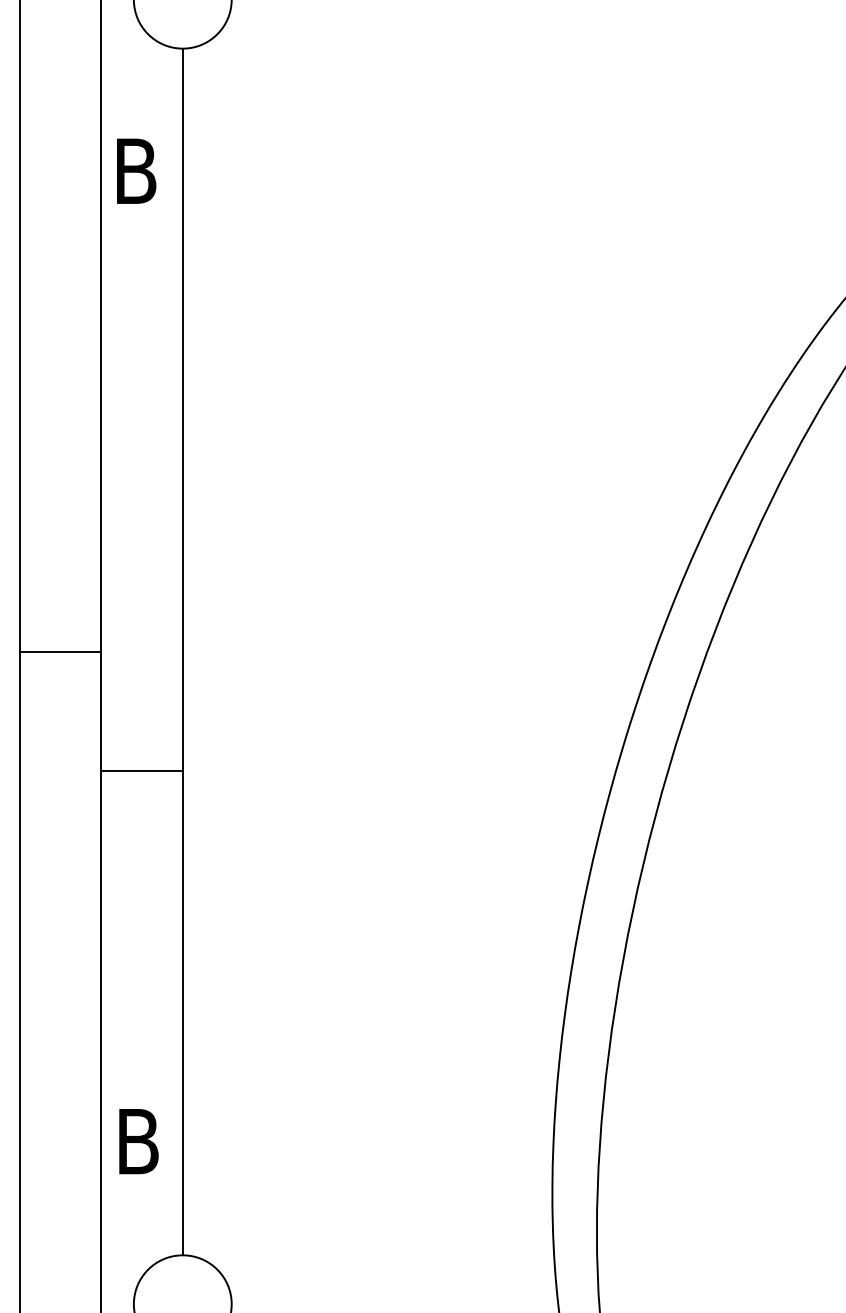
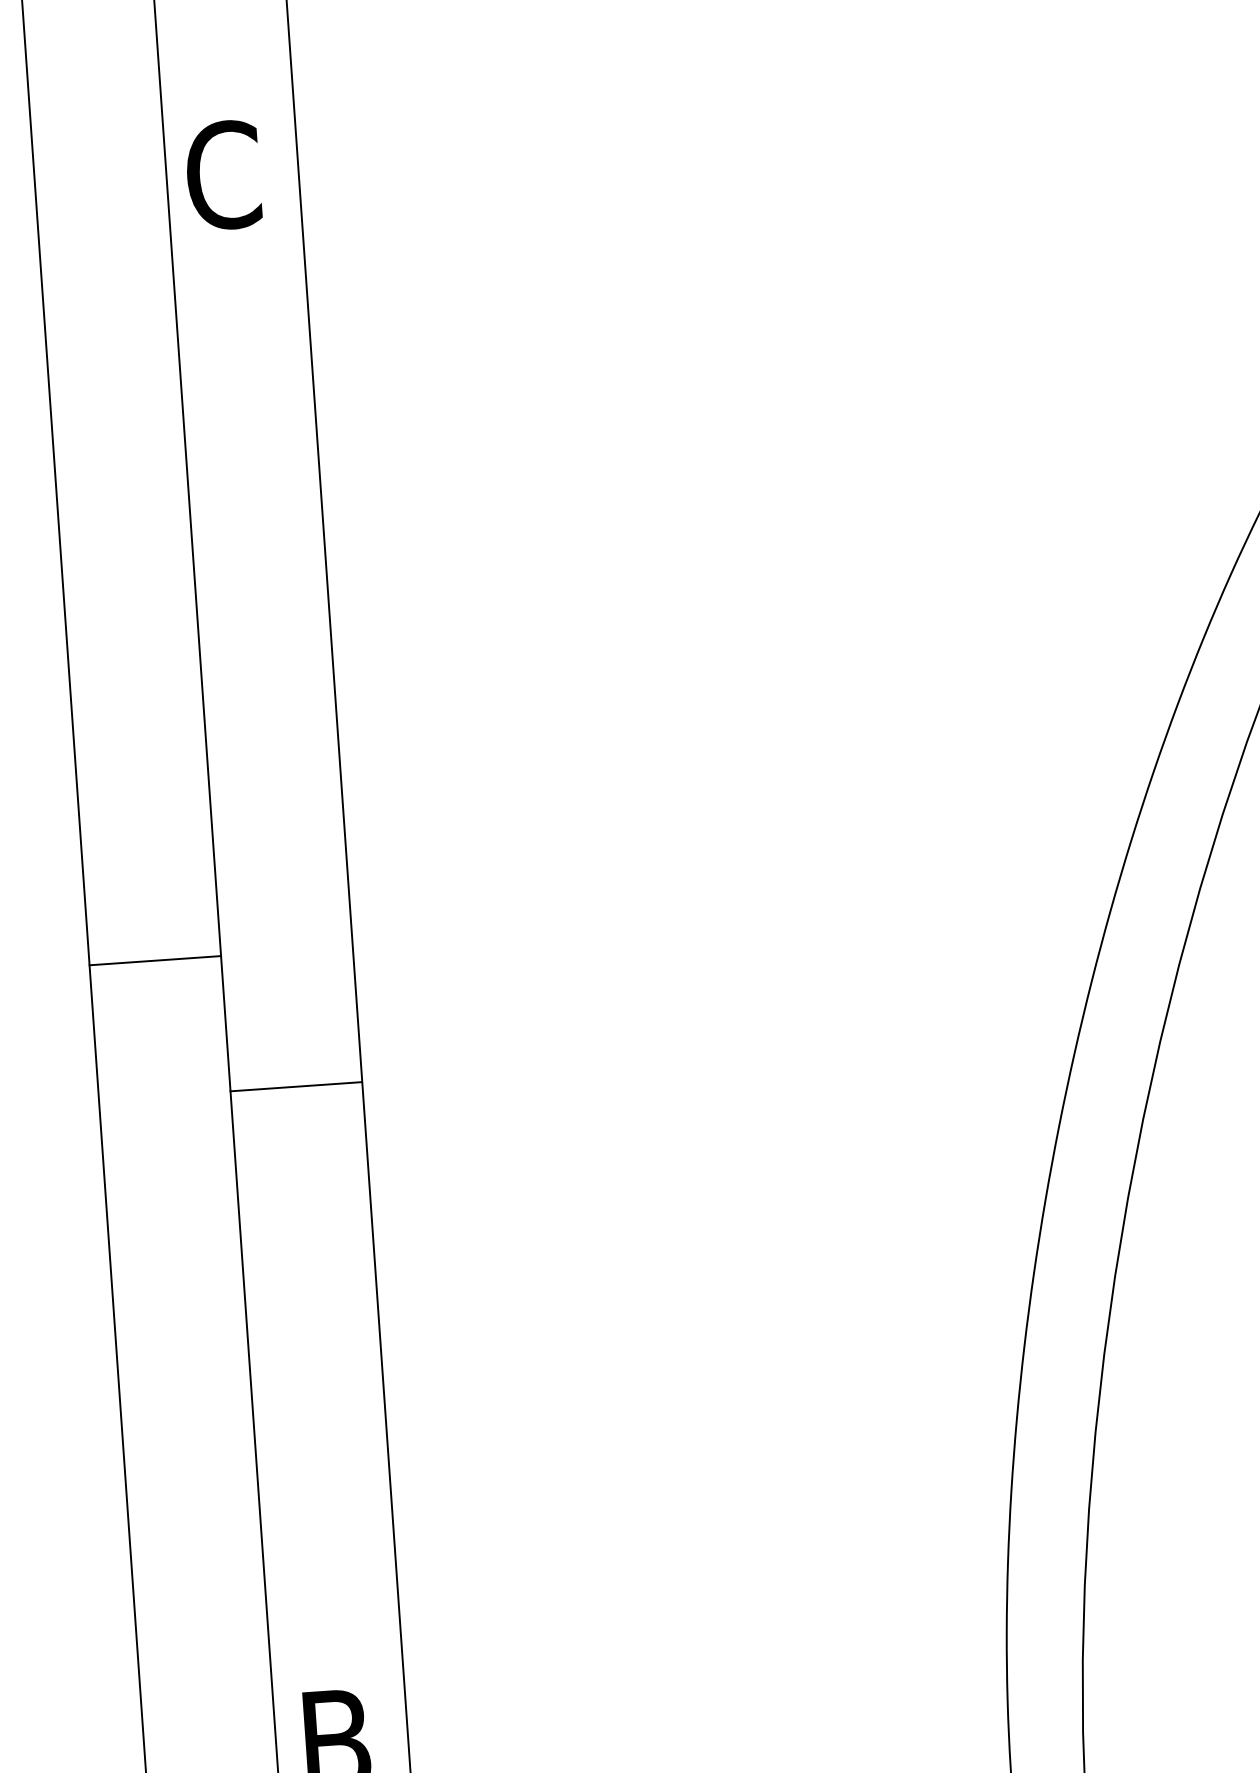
text: (135, 171) -> (222, 175), B -> C
line: (141, 770) -> (295, 1086), moved

